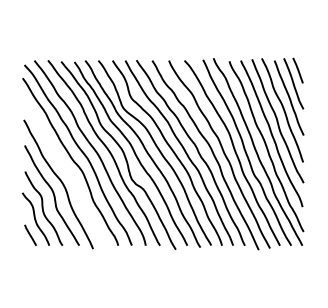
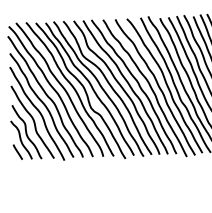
curve: (67, 172) -> (43, 104), added

